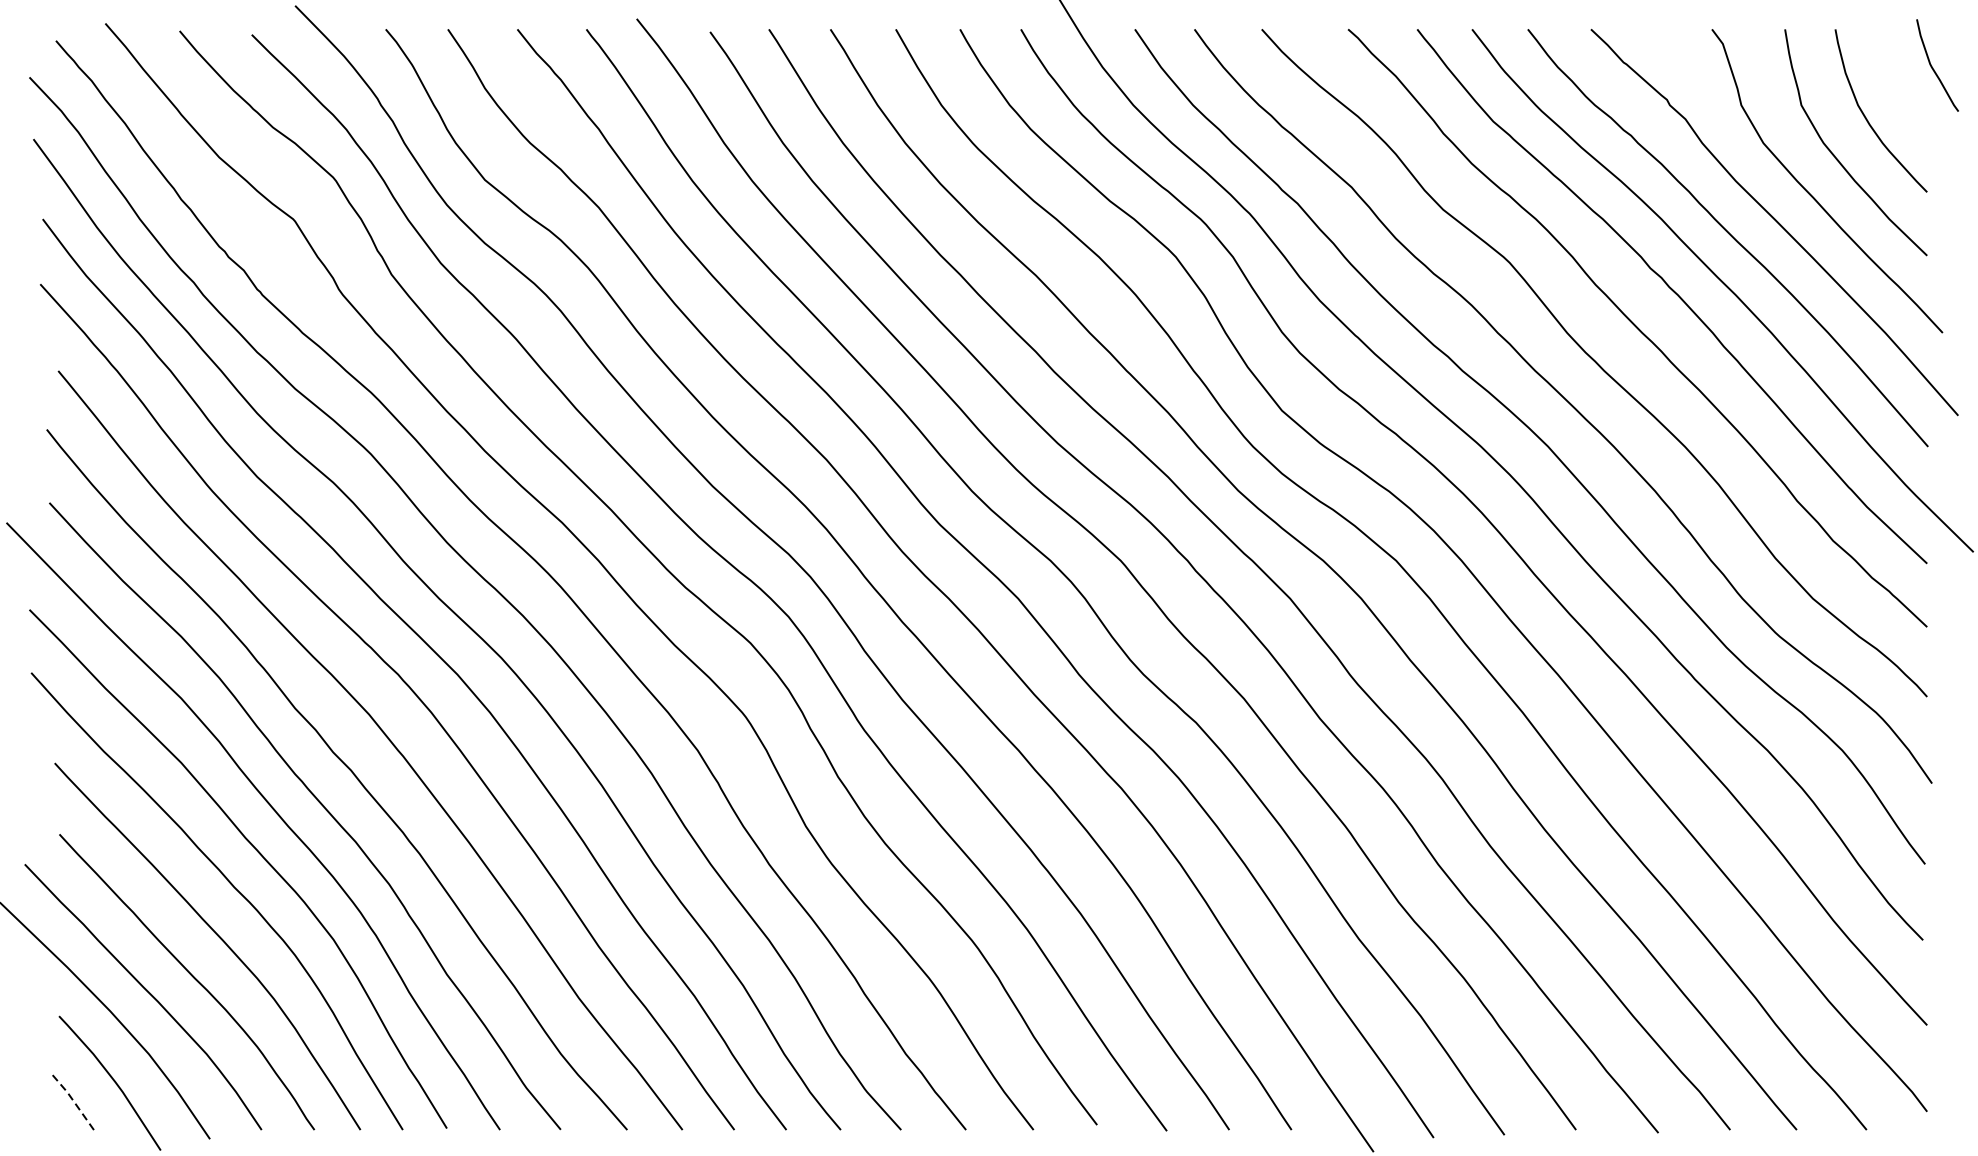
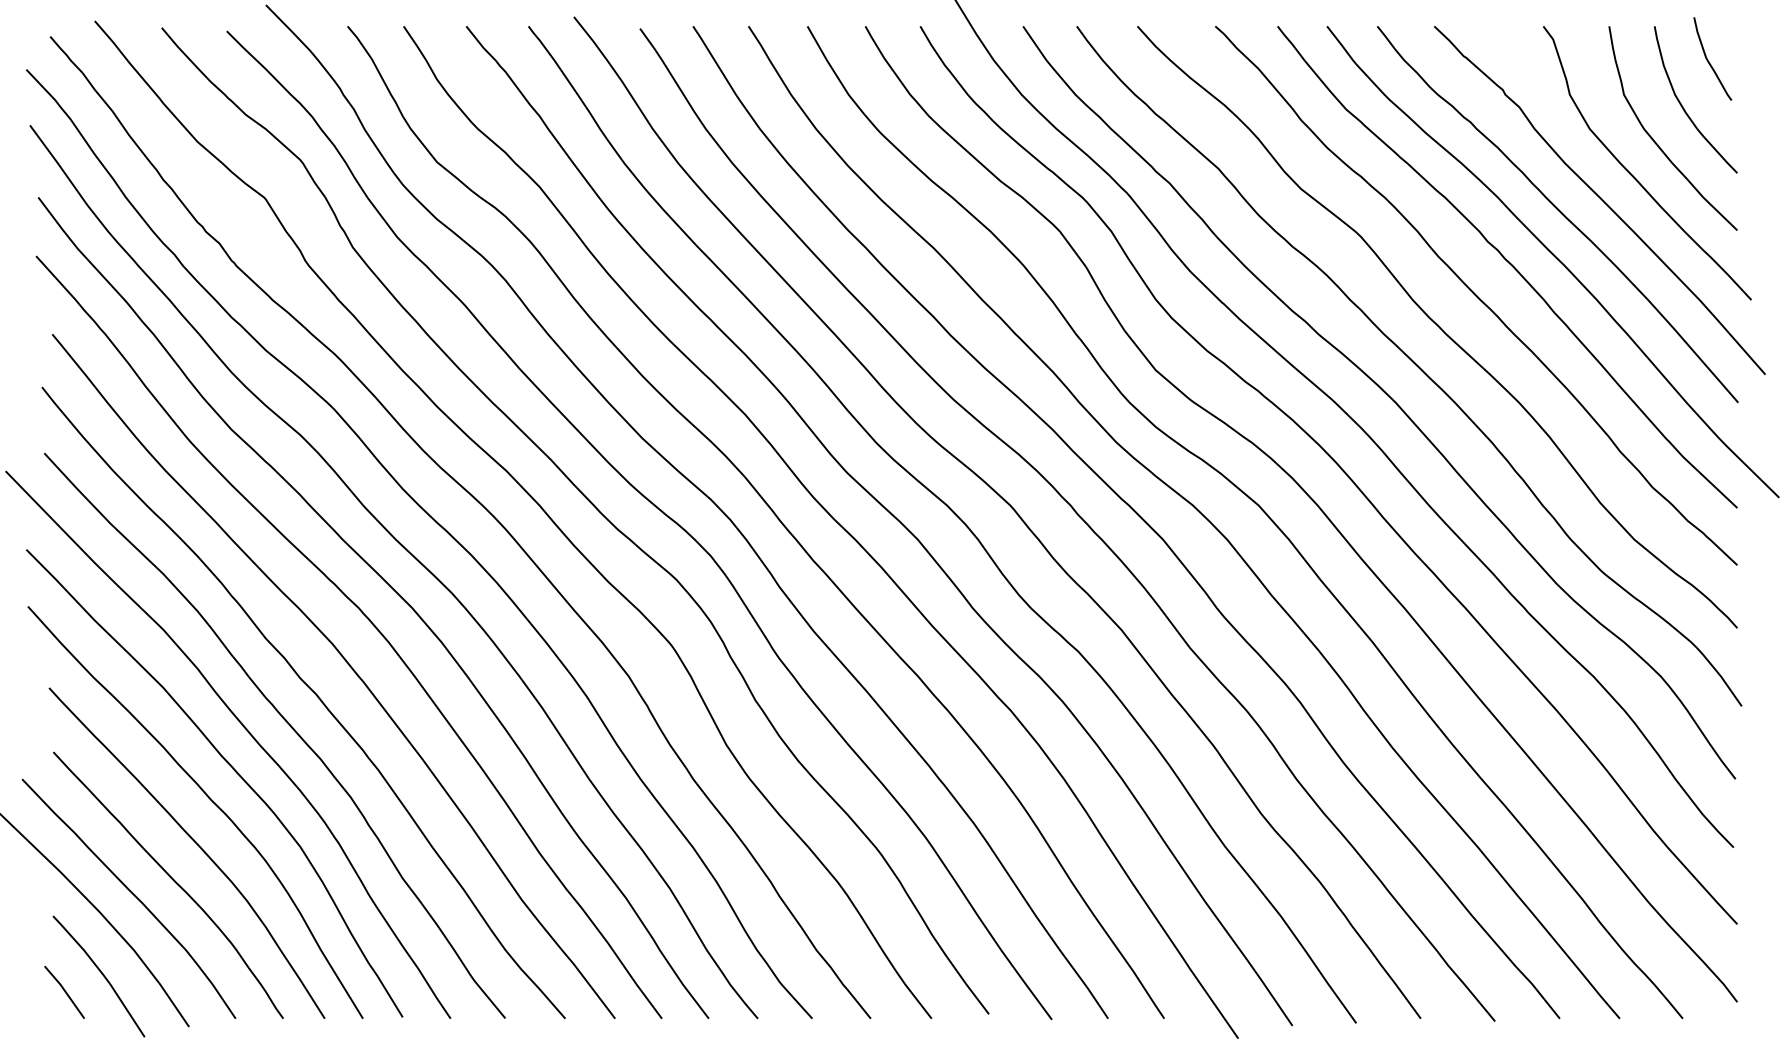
curve: (1932, 66) -> (1708, 59), moved
line: (72, 1099) -> (65, 991), dashed -> solid

